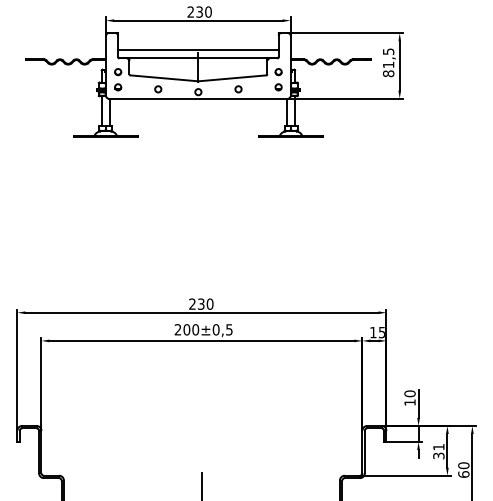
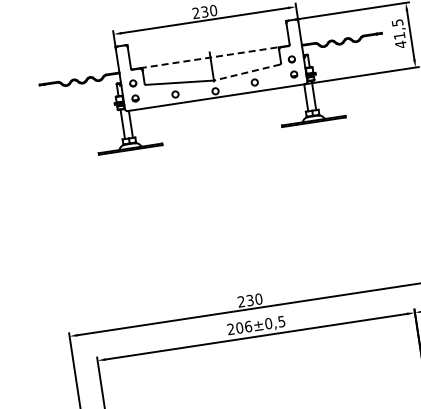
line: (198, 50) -> (209, 50), removed
line: (198, 58) -> (210, 58), solid -> dashed
text: (388, 73) -> (400, 44), 81,5 -> 41,5
line: (231, 78) -> (246, 72), solid -> dashed
text: (195, 329) -> (248, 326), 200 -> 206

